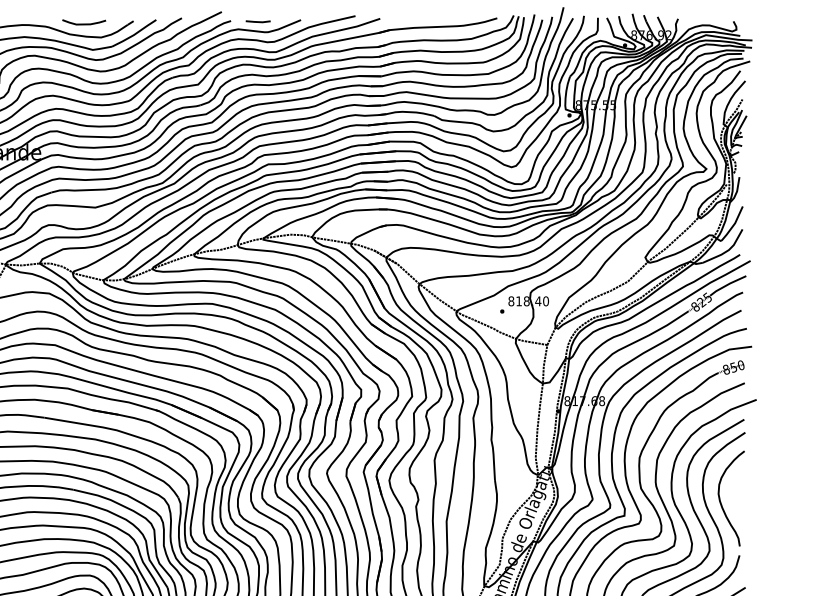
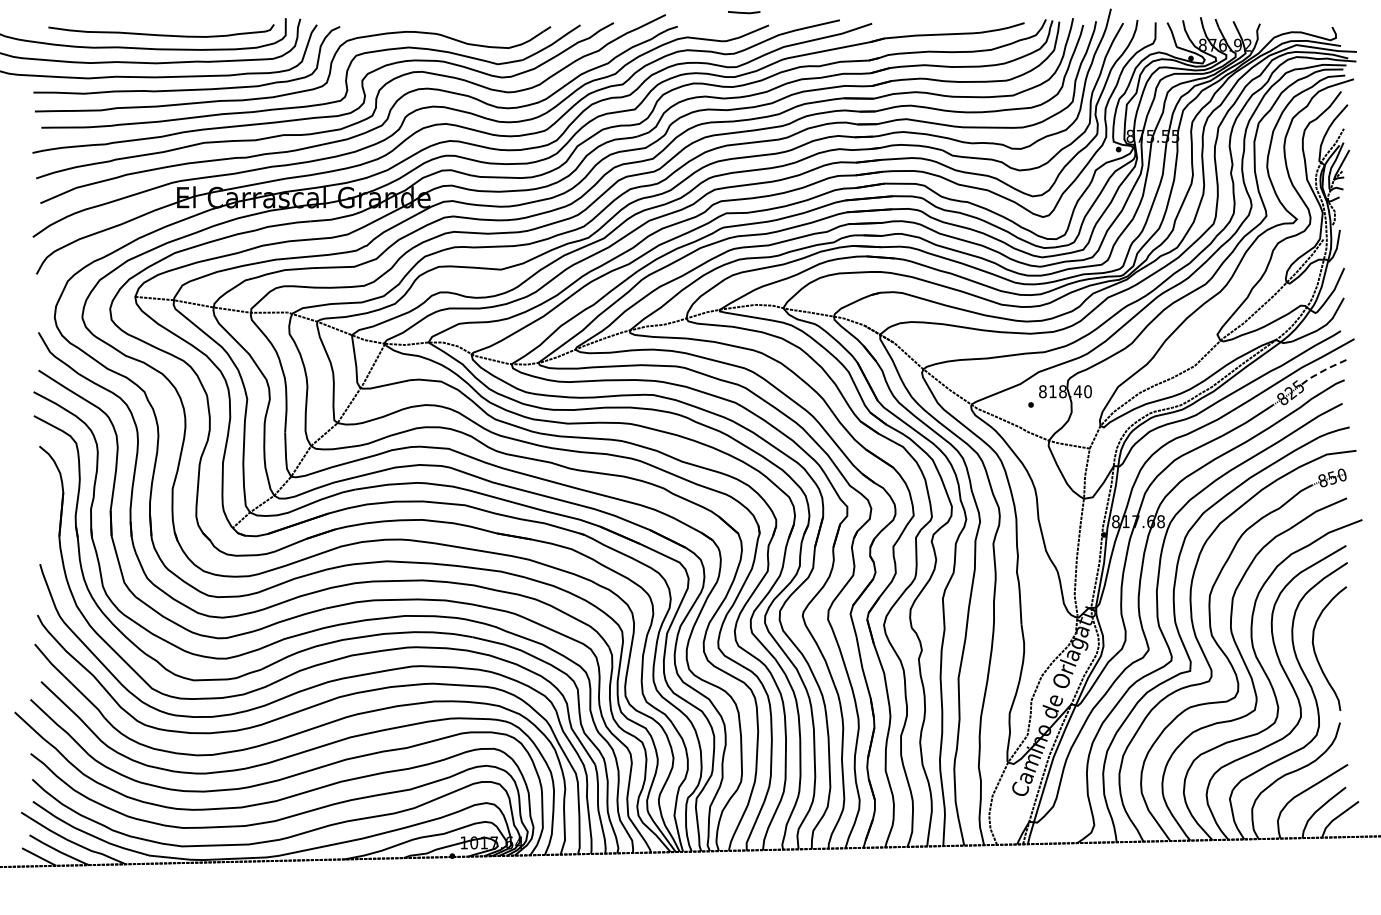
line: (258, 21) -> (744, 12), moved
curve: (84, 24) -> (486, 30), removed
line: (727, 285) -> (1324, 370), solid -> dashed

